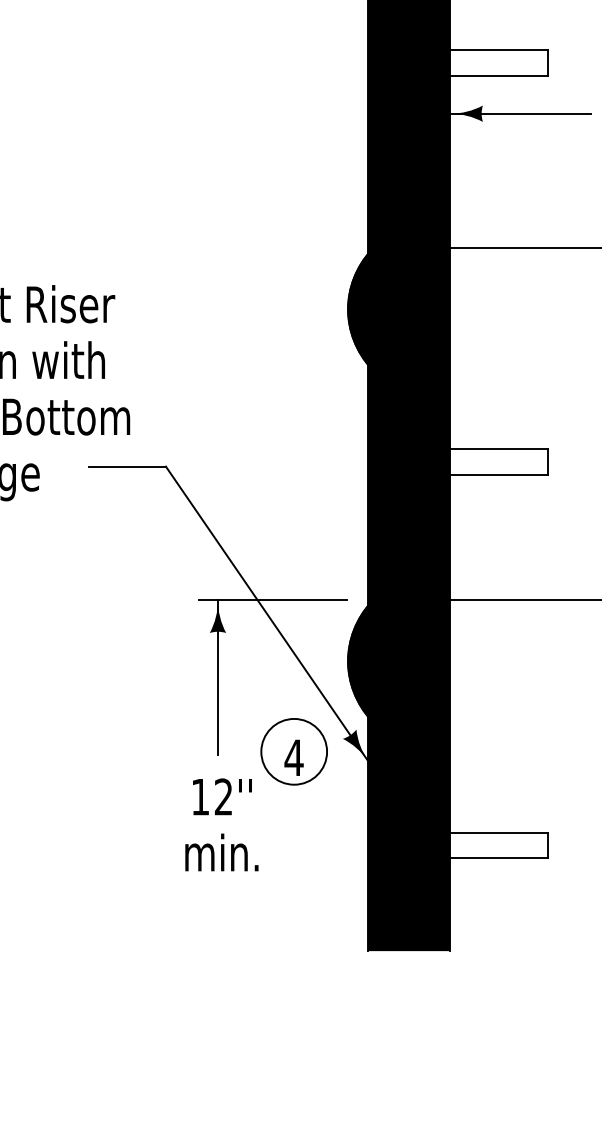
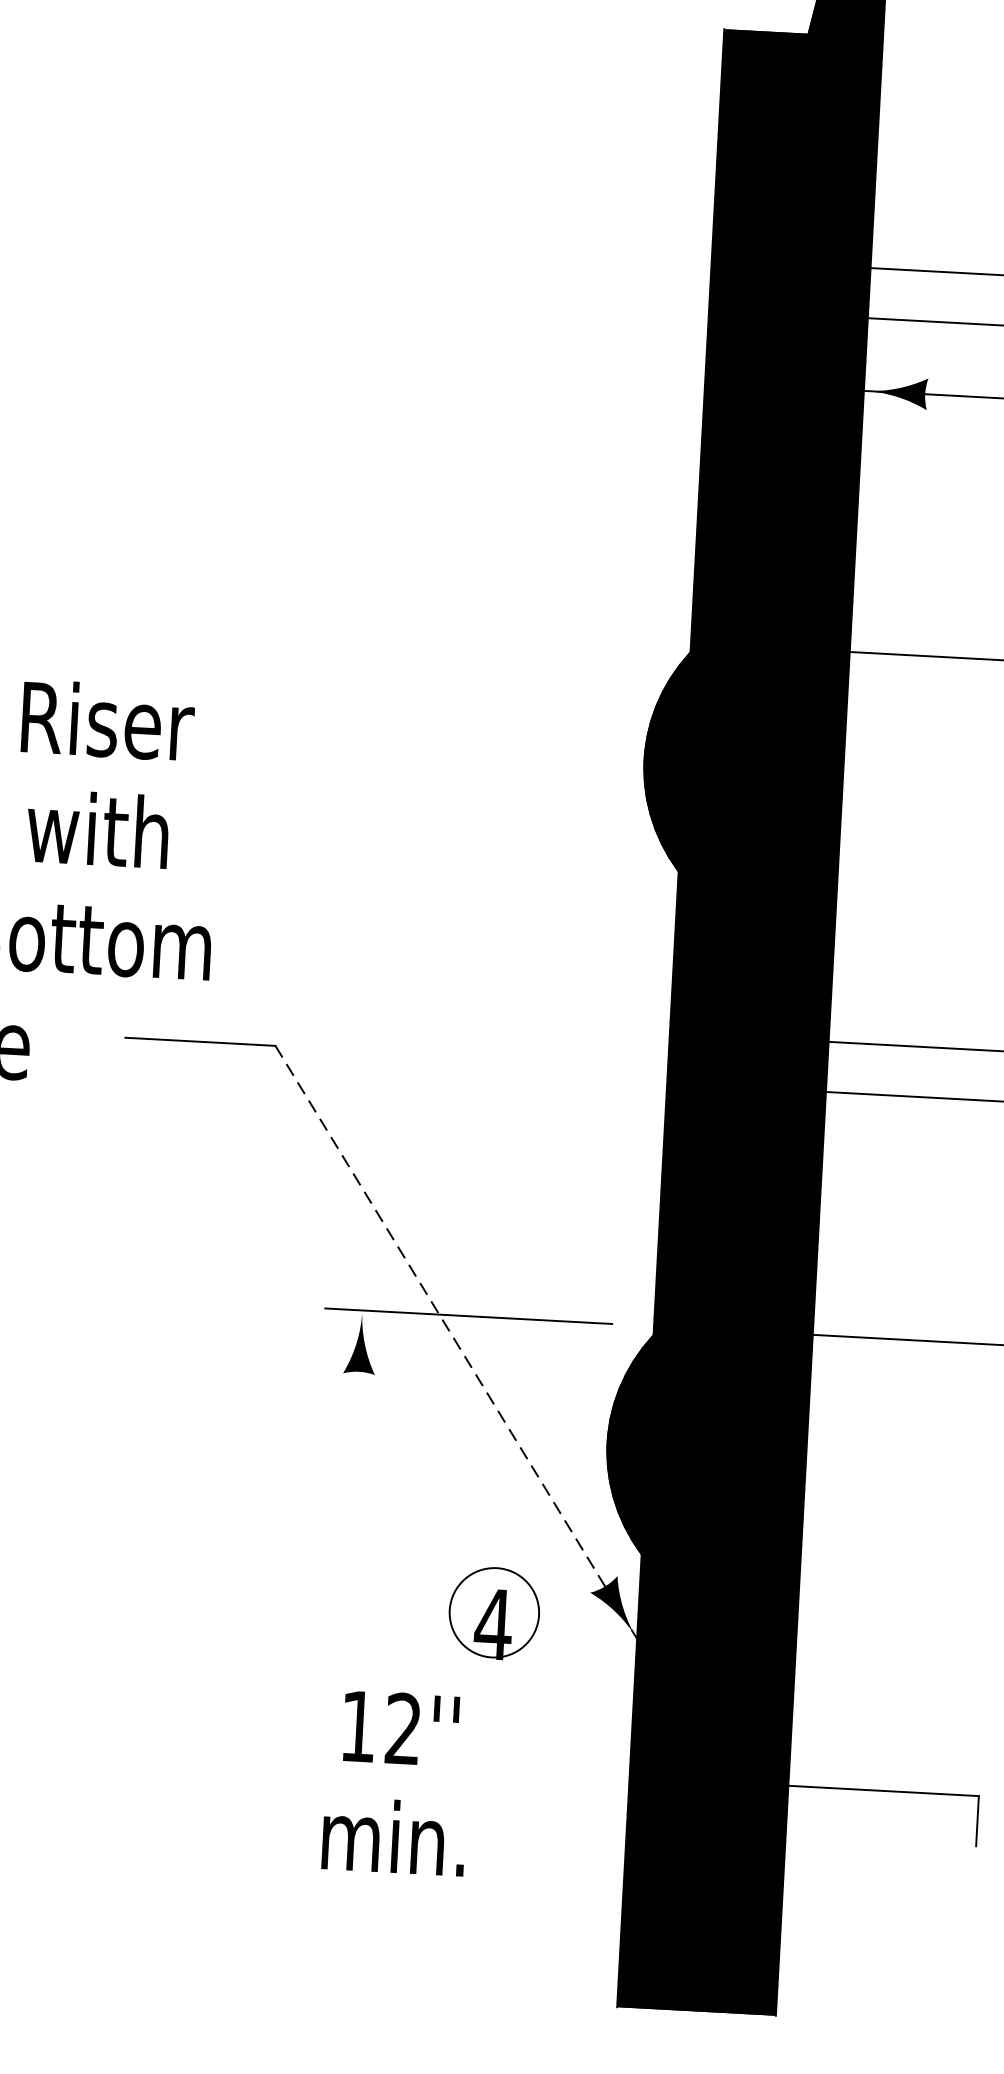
line: (267, 613) -> (457, 1341), solid -> dashed
line: (218, 677) -> (355, 1460), removed
circle: (294, 751) -> (494, 1612), size x0.7
text: (221, 824) -> (396, 1782), moved
line: (499, 858) -> (881, 1841), removed

